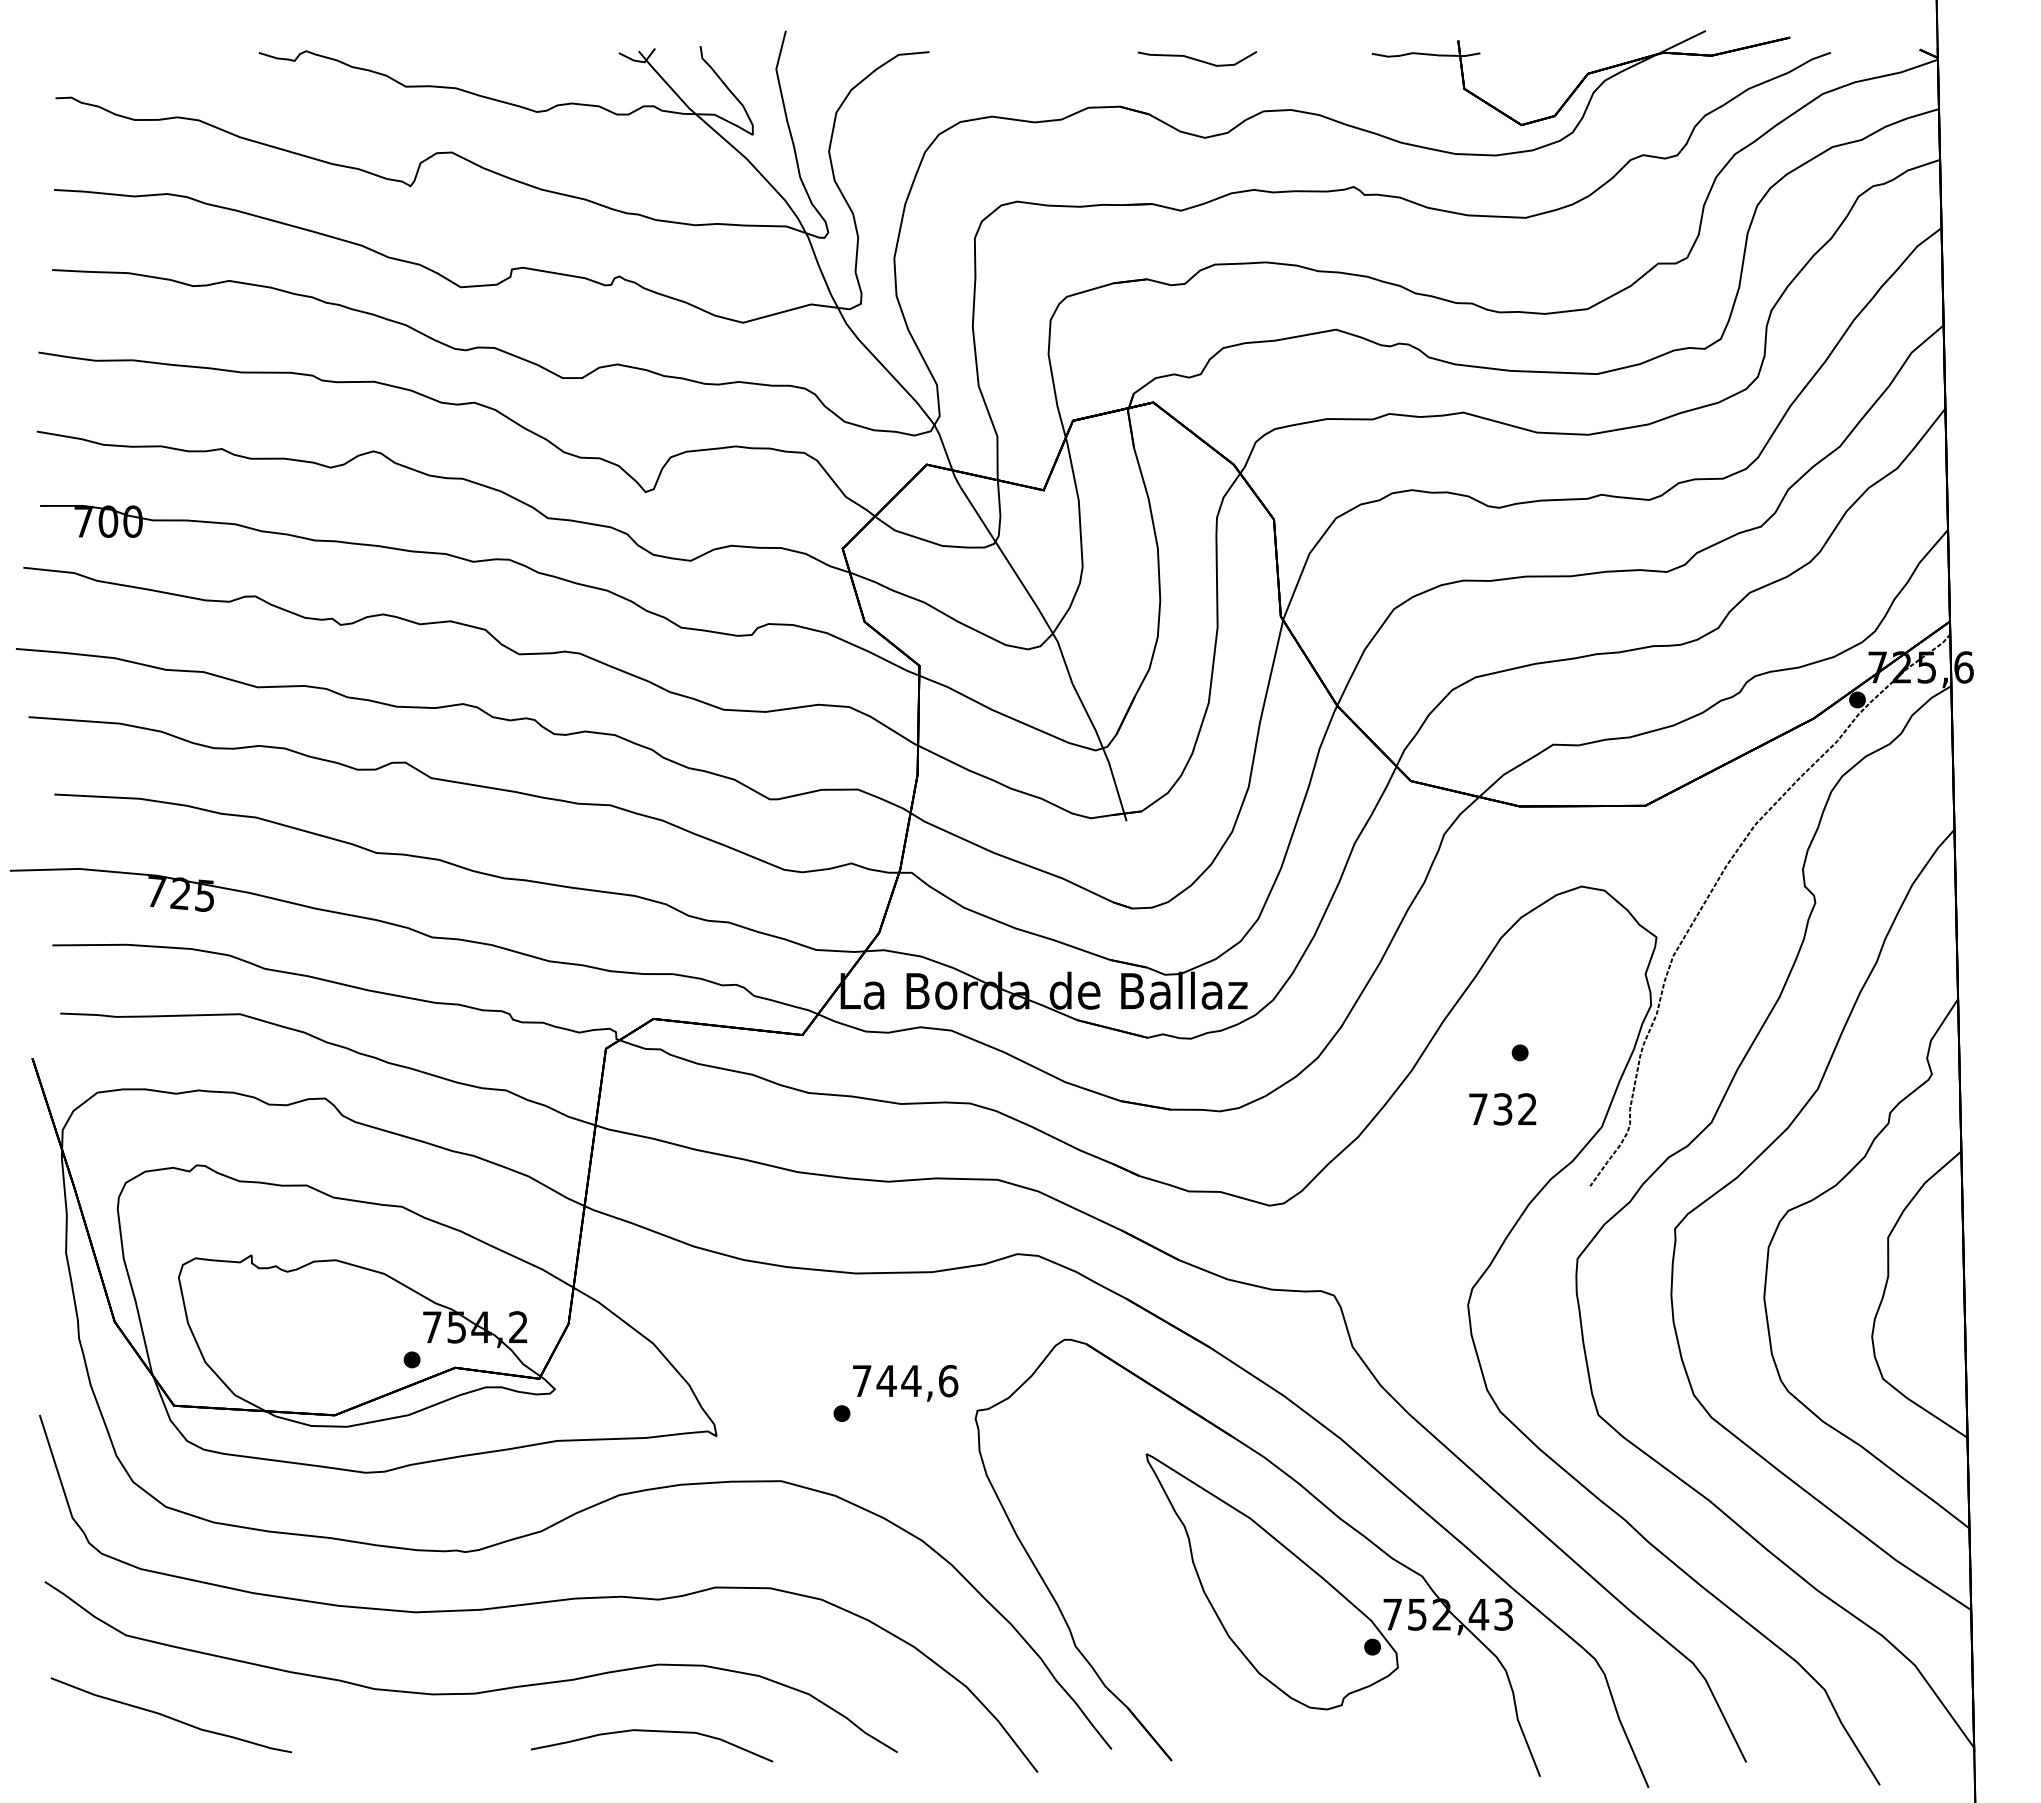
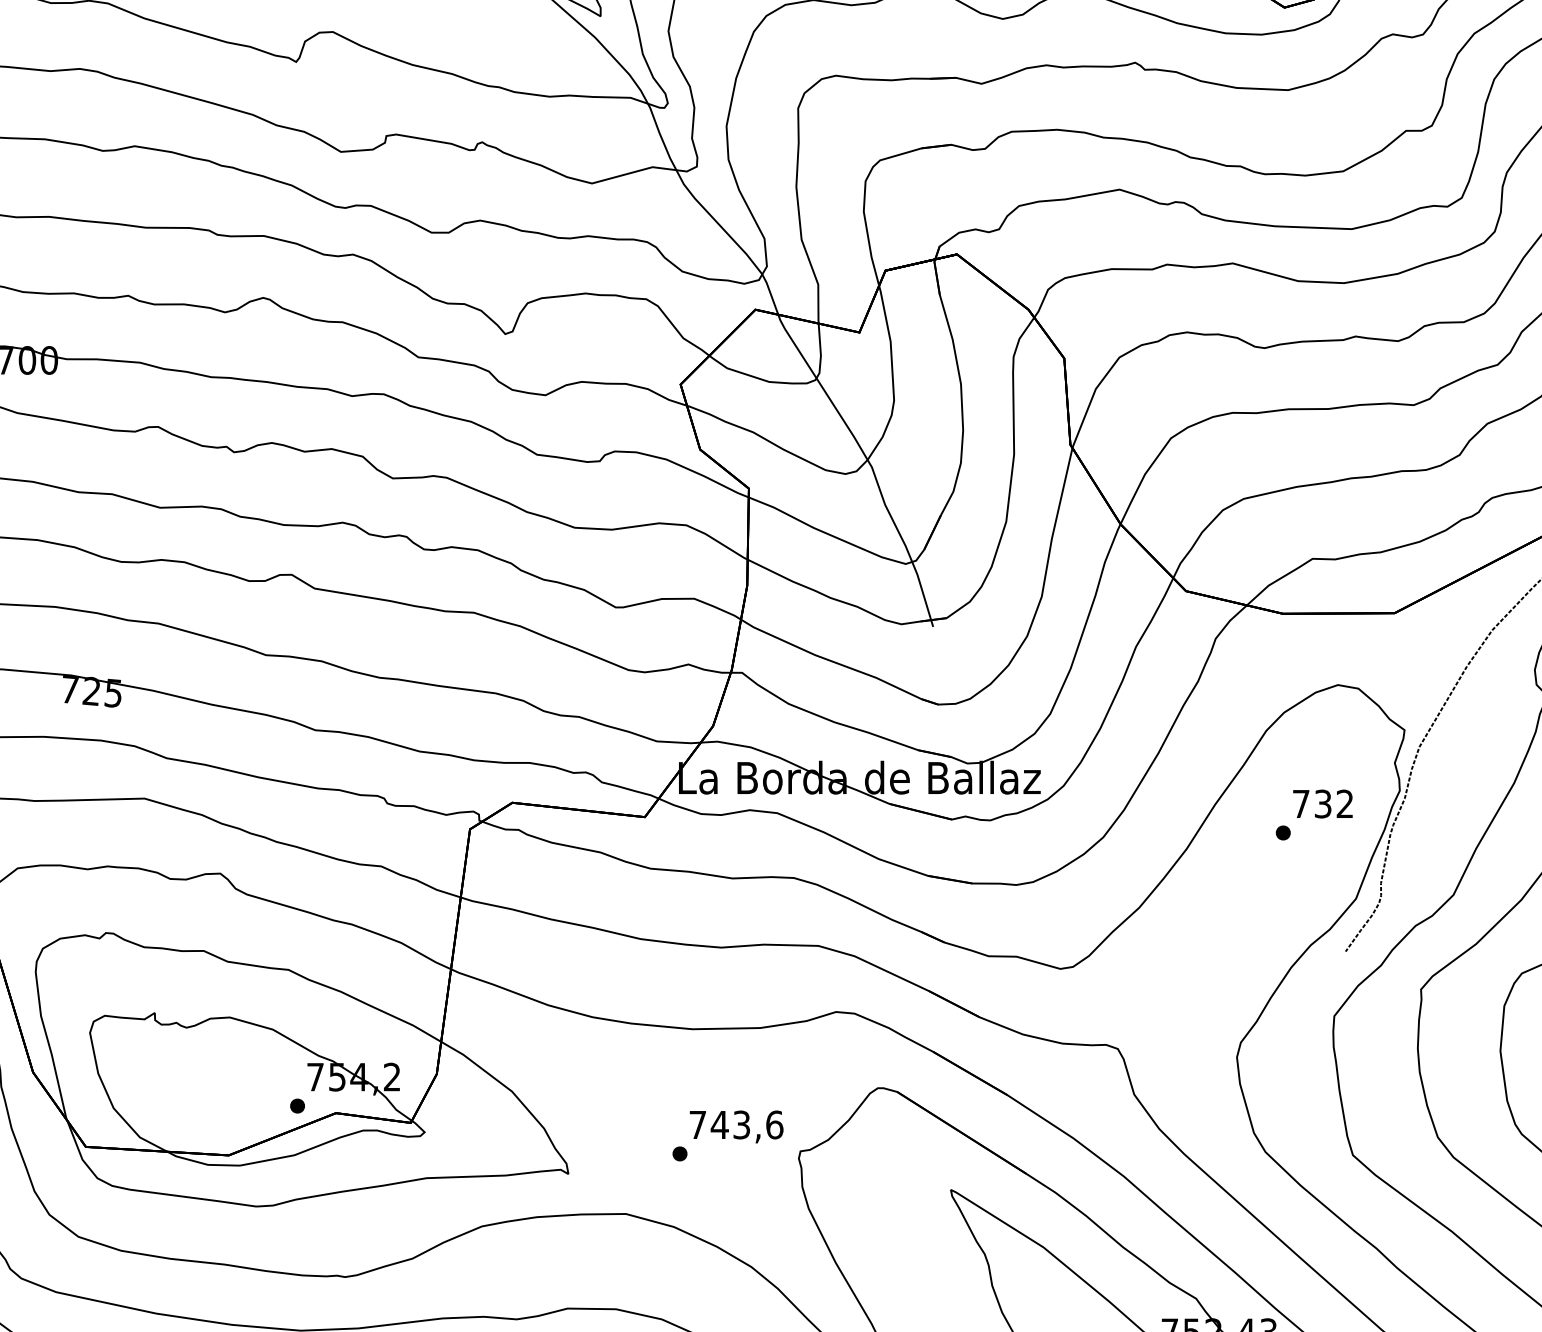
text: (1502, 1109) -> (1322, 804), moved
text: (911, 1380) -> (741, 1124), 744,6 -> 743,6

